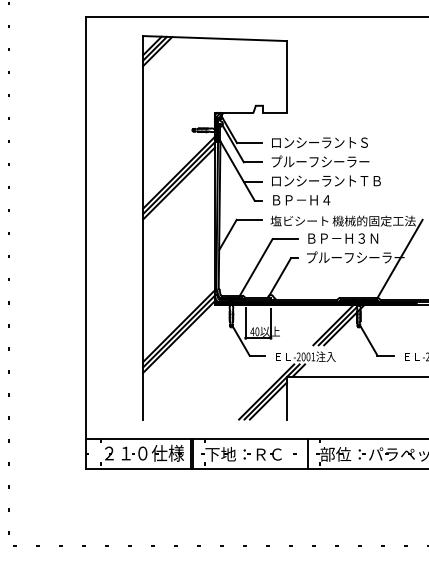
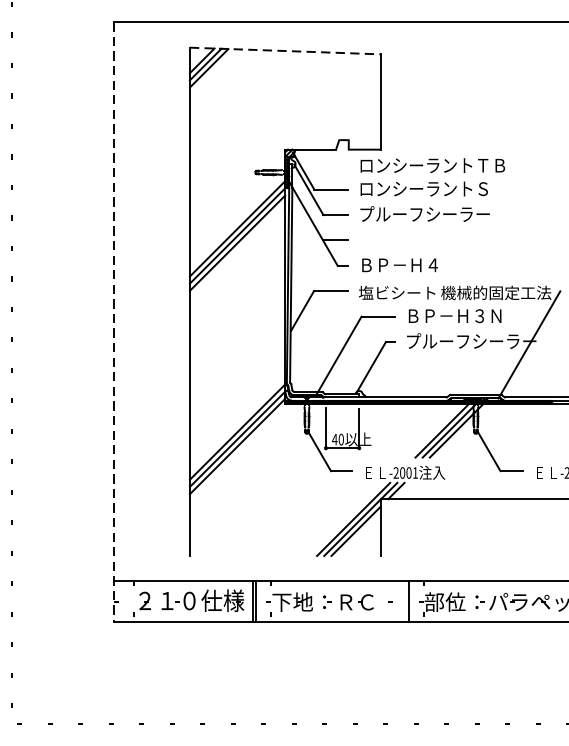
line: (215, 38) -> (285, 50), solid -> dashed
text: (326, 180) -> (432, 164), moved
line: (85, 243) -> (113, 322), solid -> dashed

